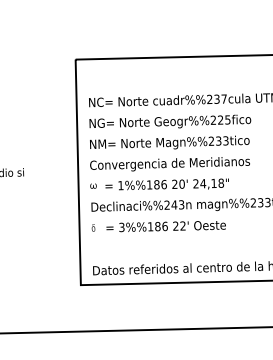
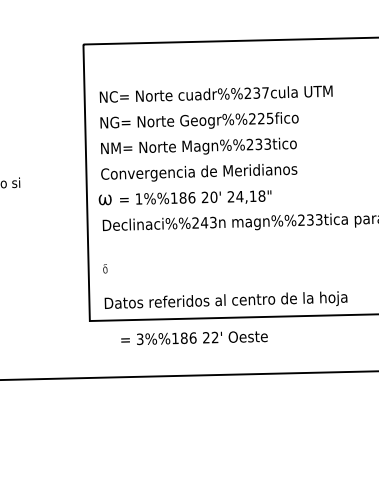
part: (93, 186) -> (105, 199), size x1.6
text: (166, 226) -> (194, 338), moved
part: (93, 227) -> (105, 268), moved

